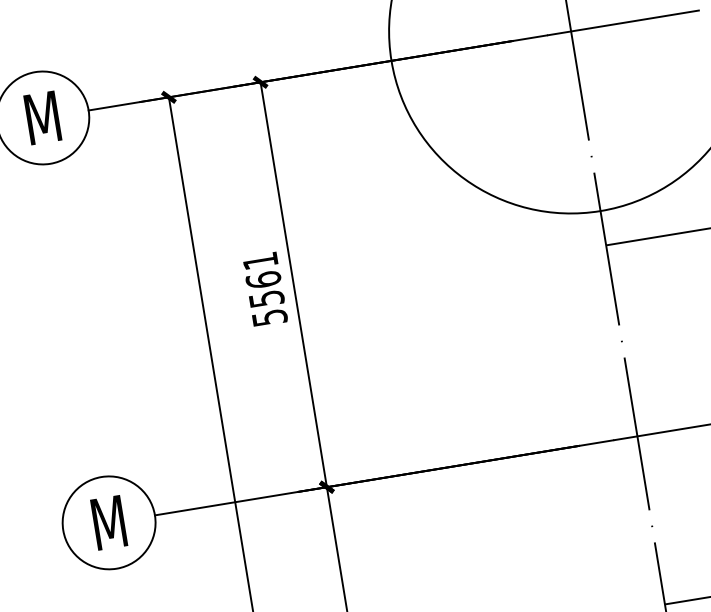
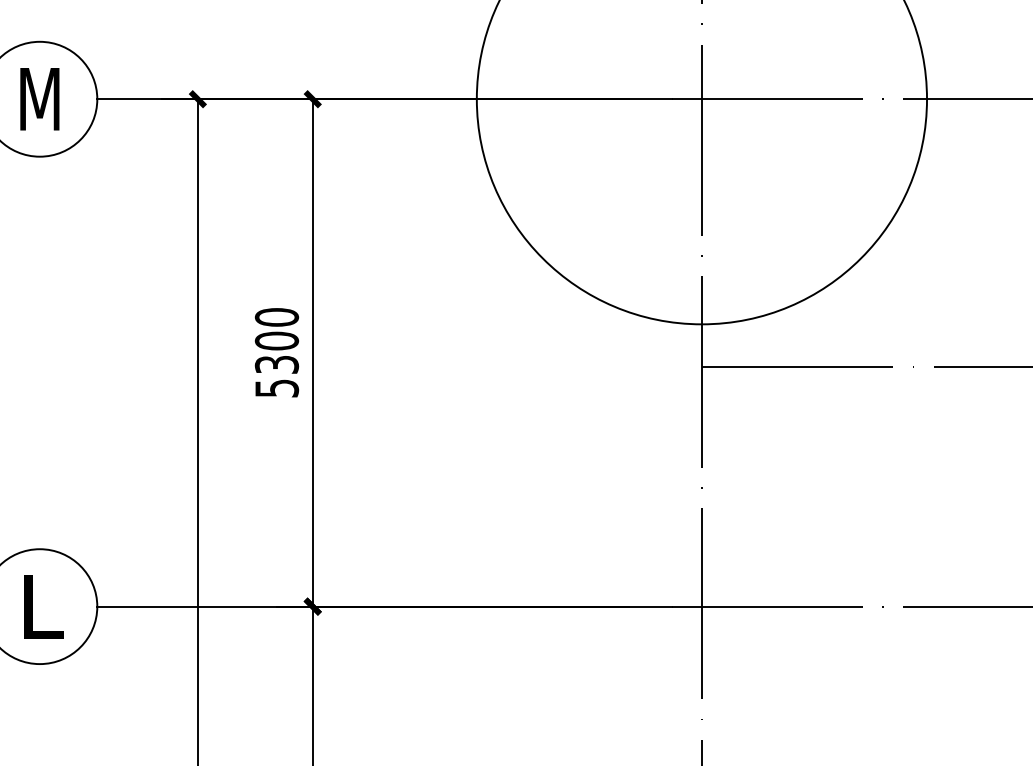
text: (263, 279) -> (276, 340), 5561 -> 5300
text: (111, 522) -> (42, 606), M -> L

